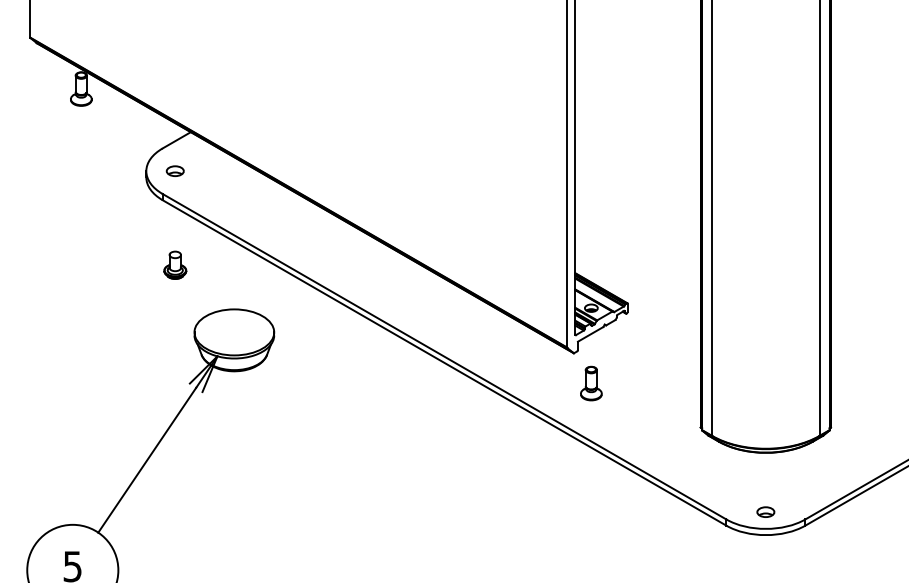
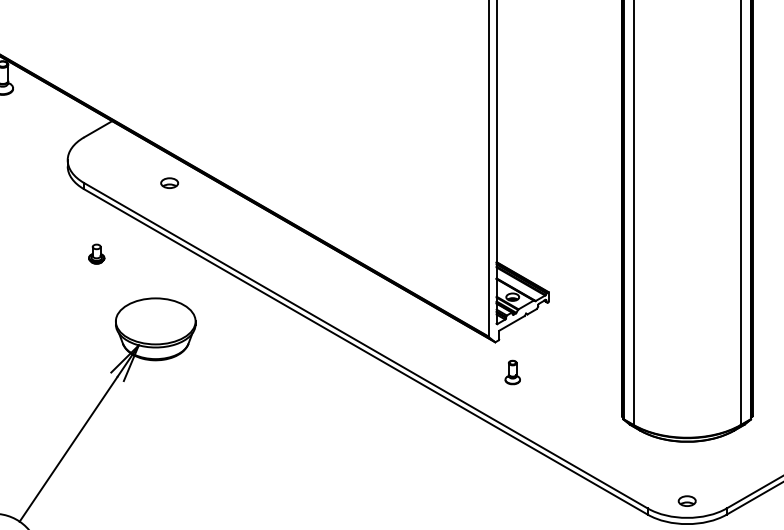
part: (174, 170) -> (168, 182), moved
part: (175, 264) -> (96, 253), size x0.7
part: (591, 383) -> (512, 372), size x0.7

